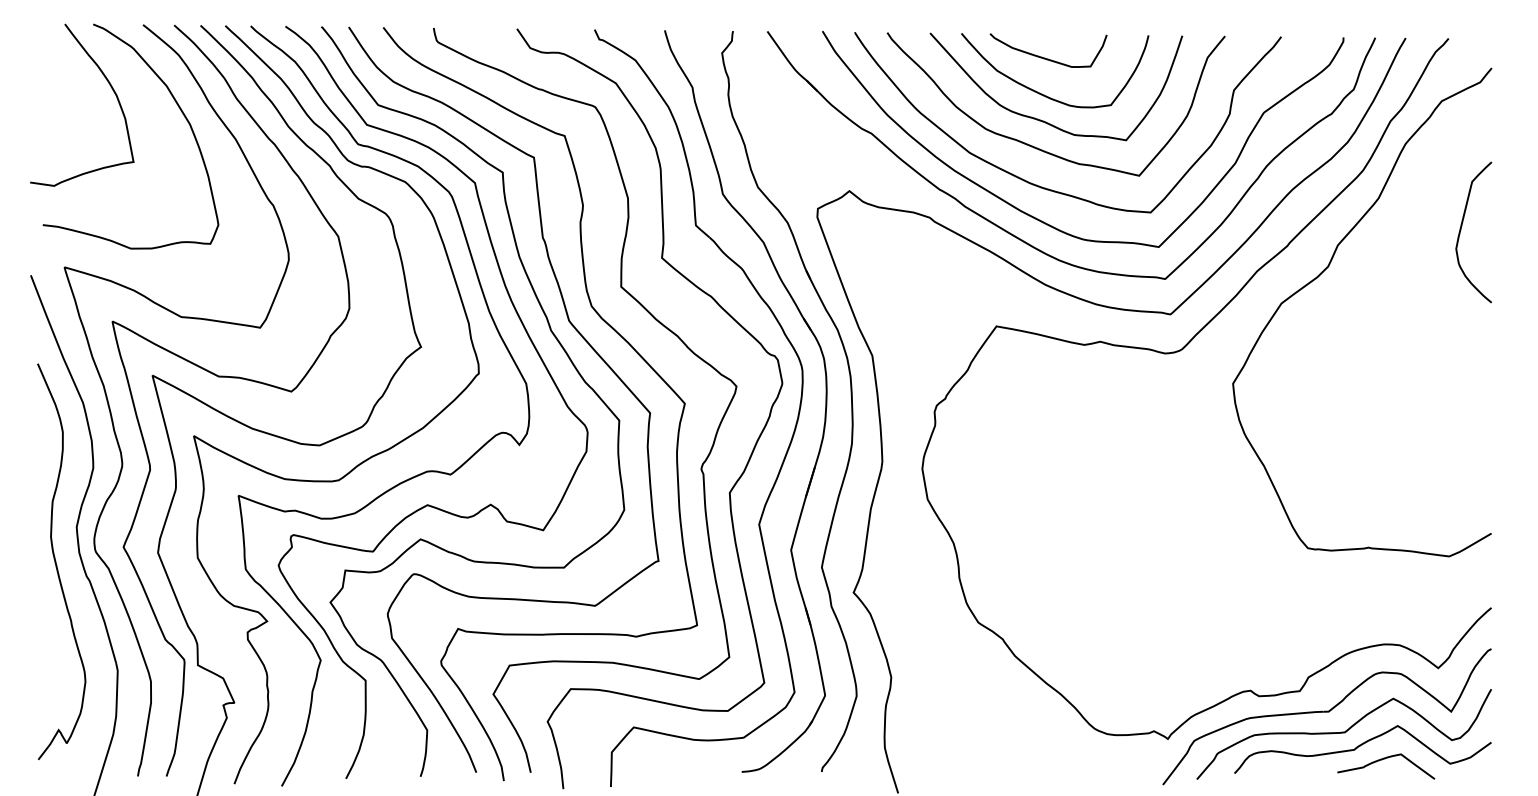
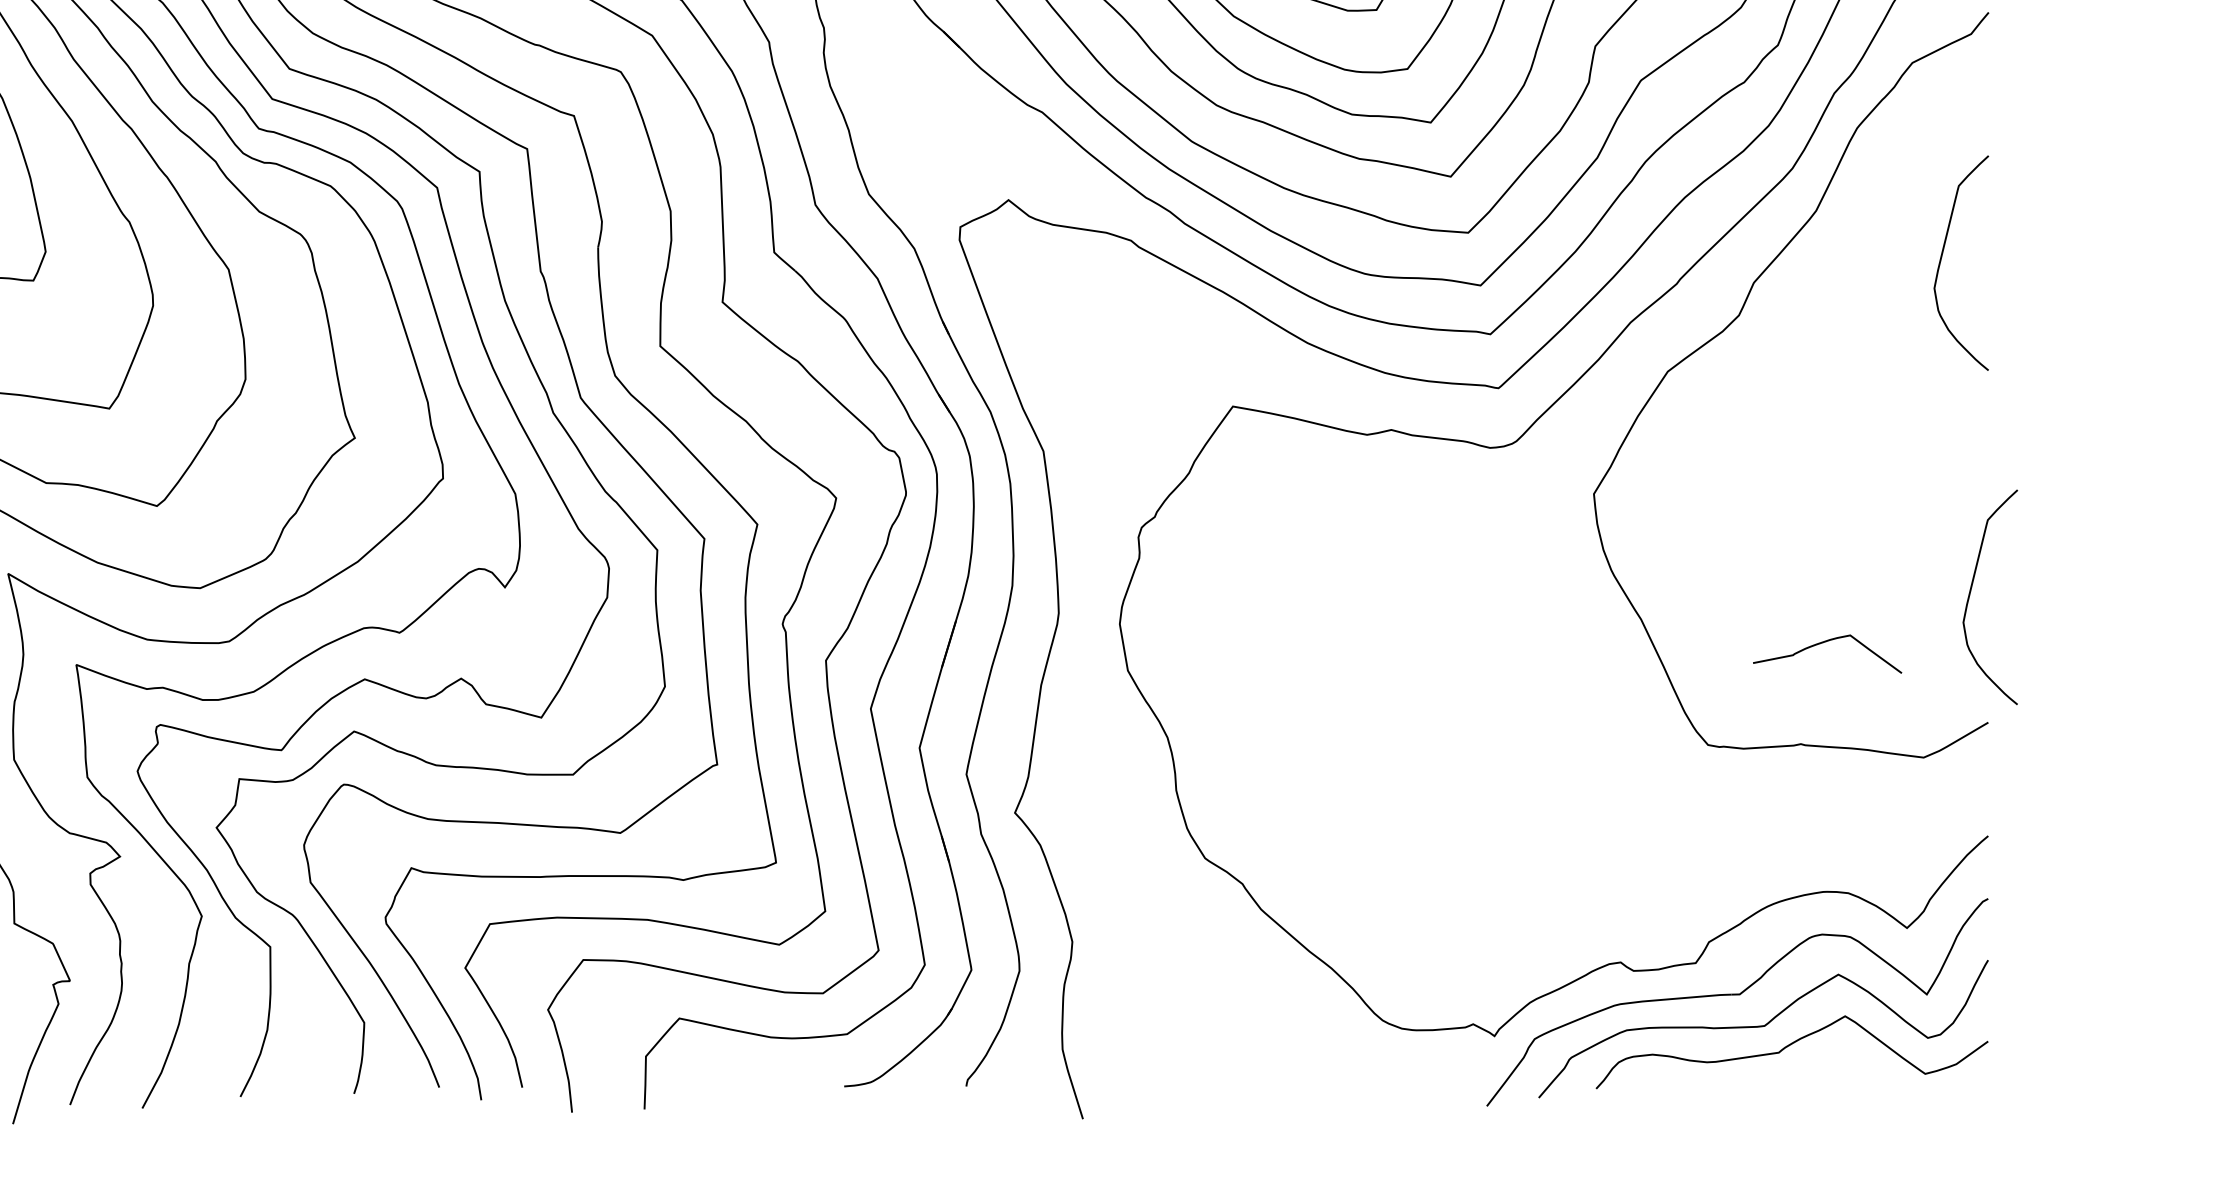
curve: (1480, 449) -> (1971, 594), added
curve: (1385, 759) -> (1826, 643), moved

